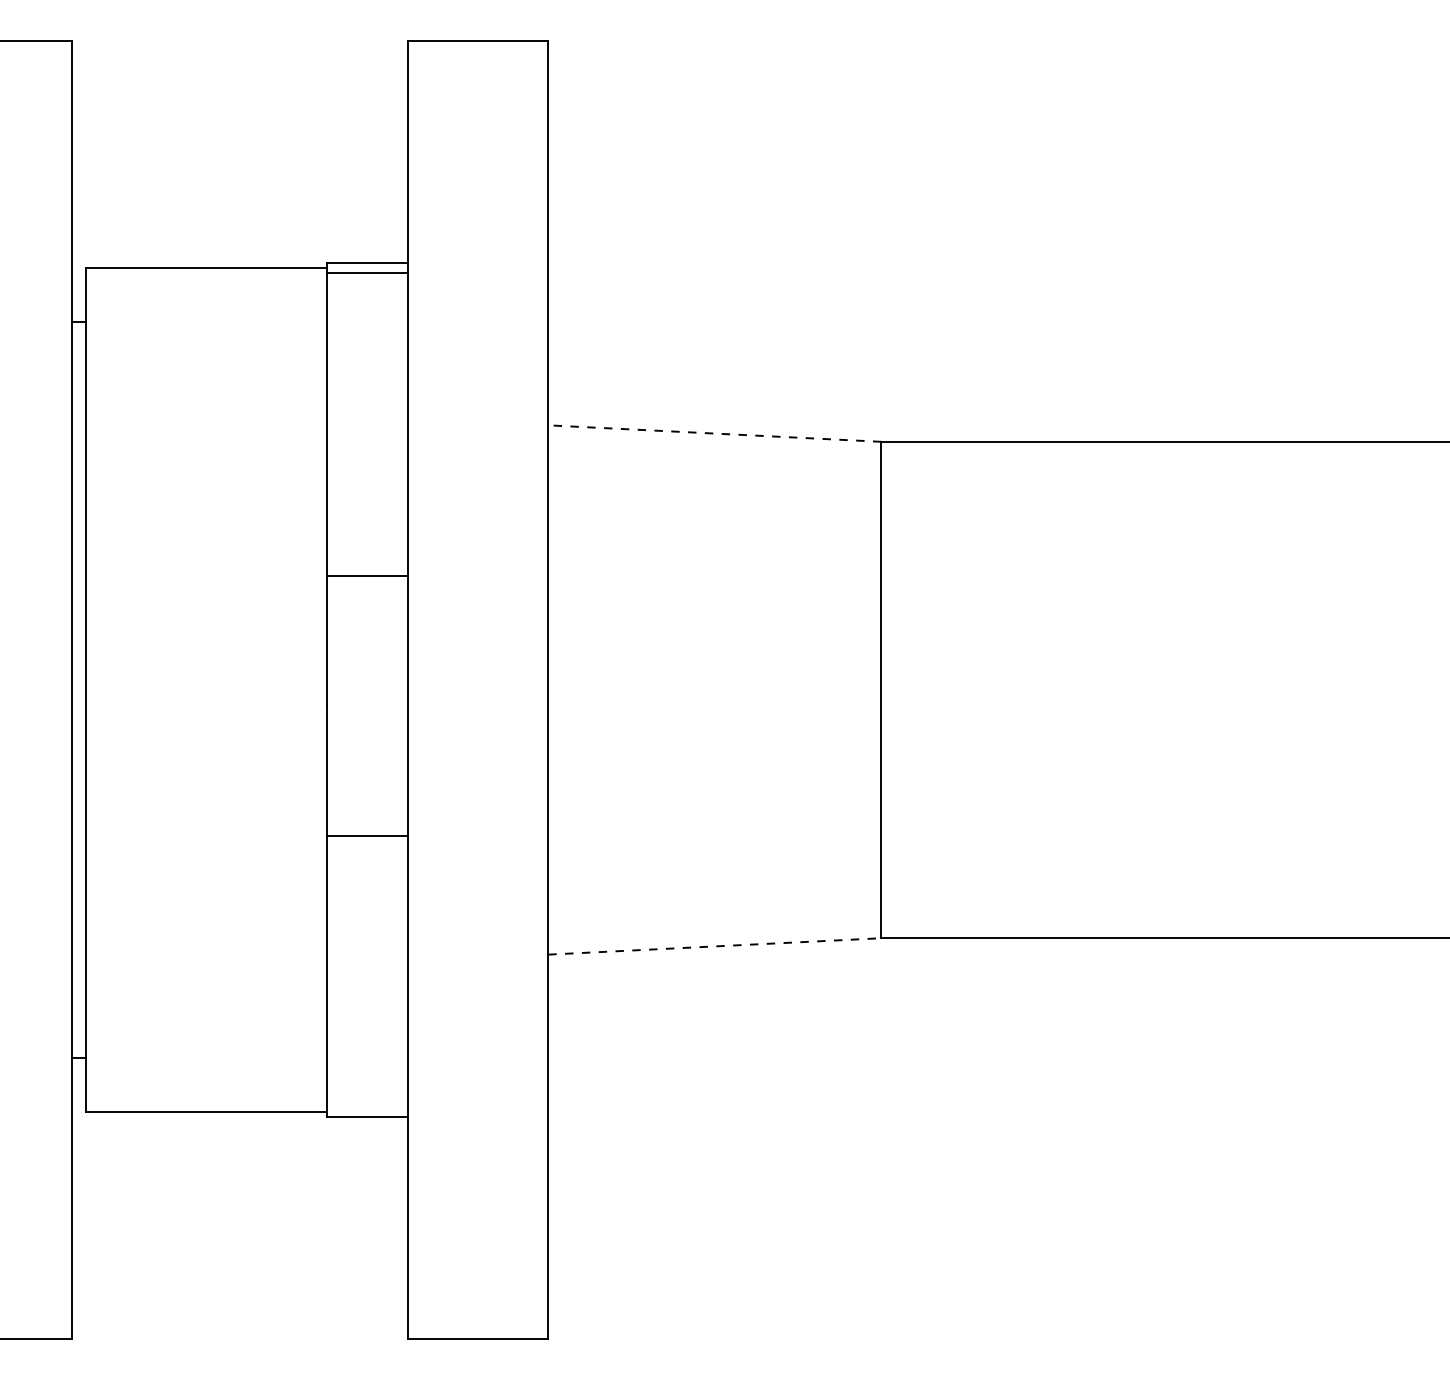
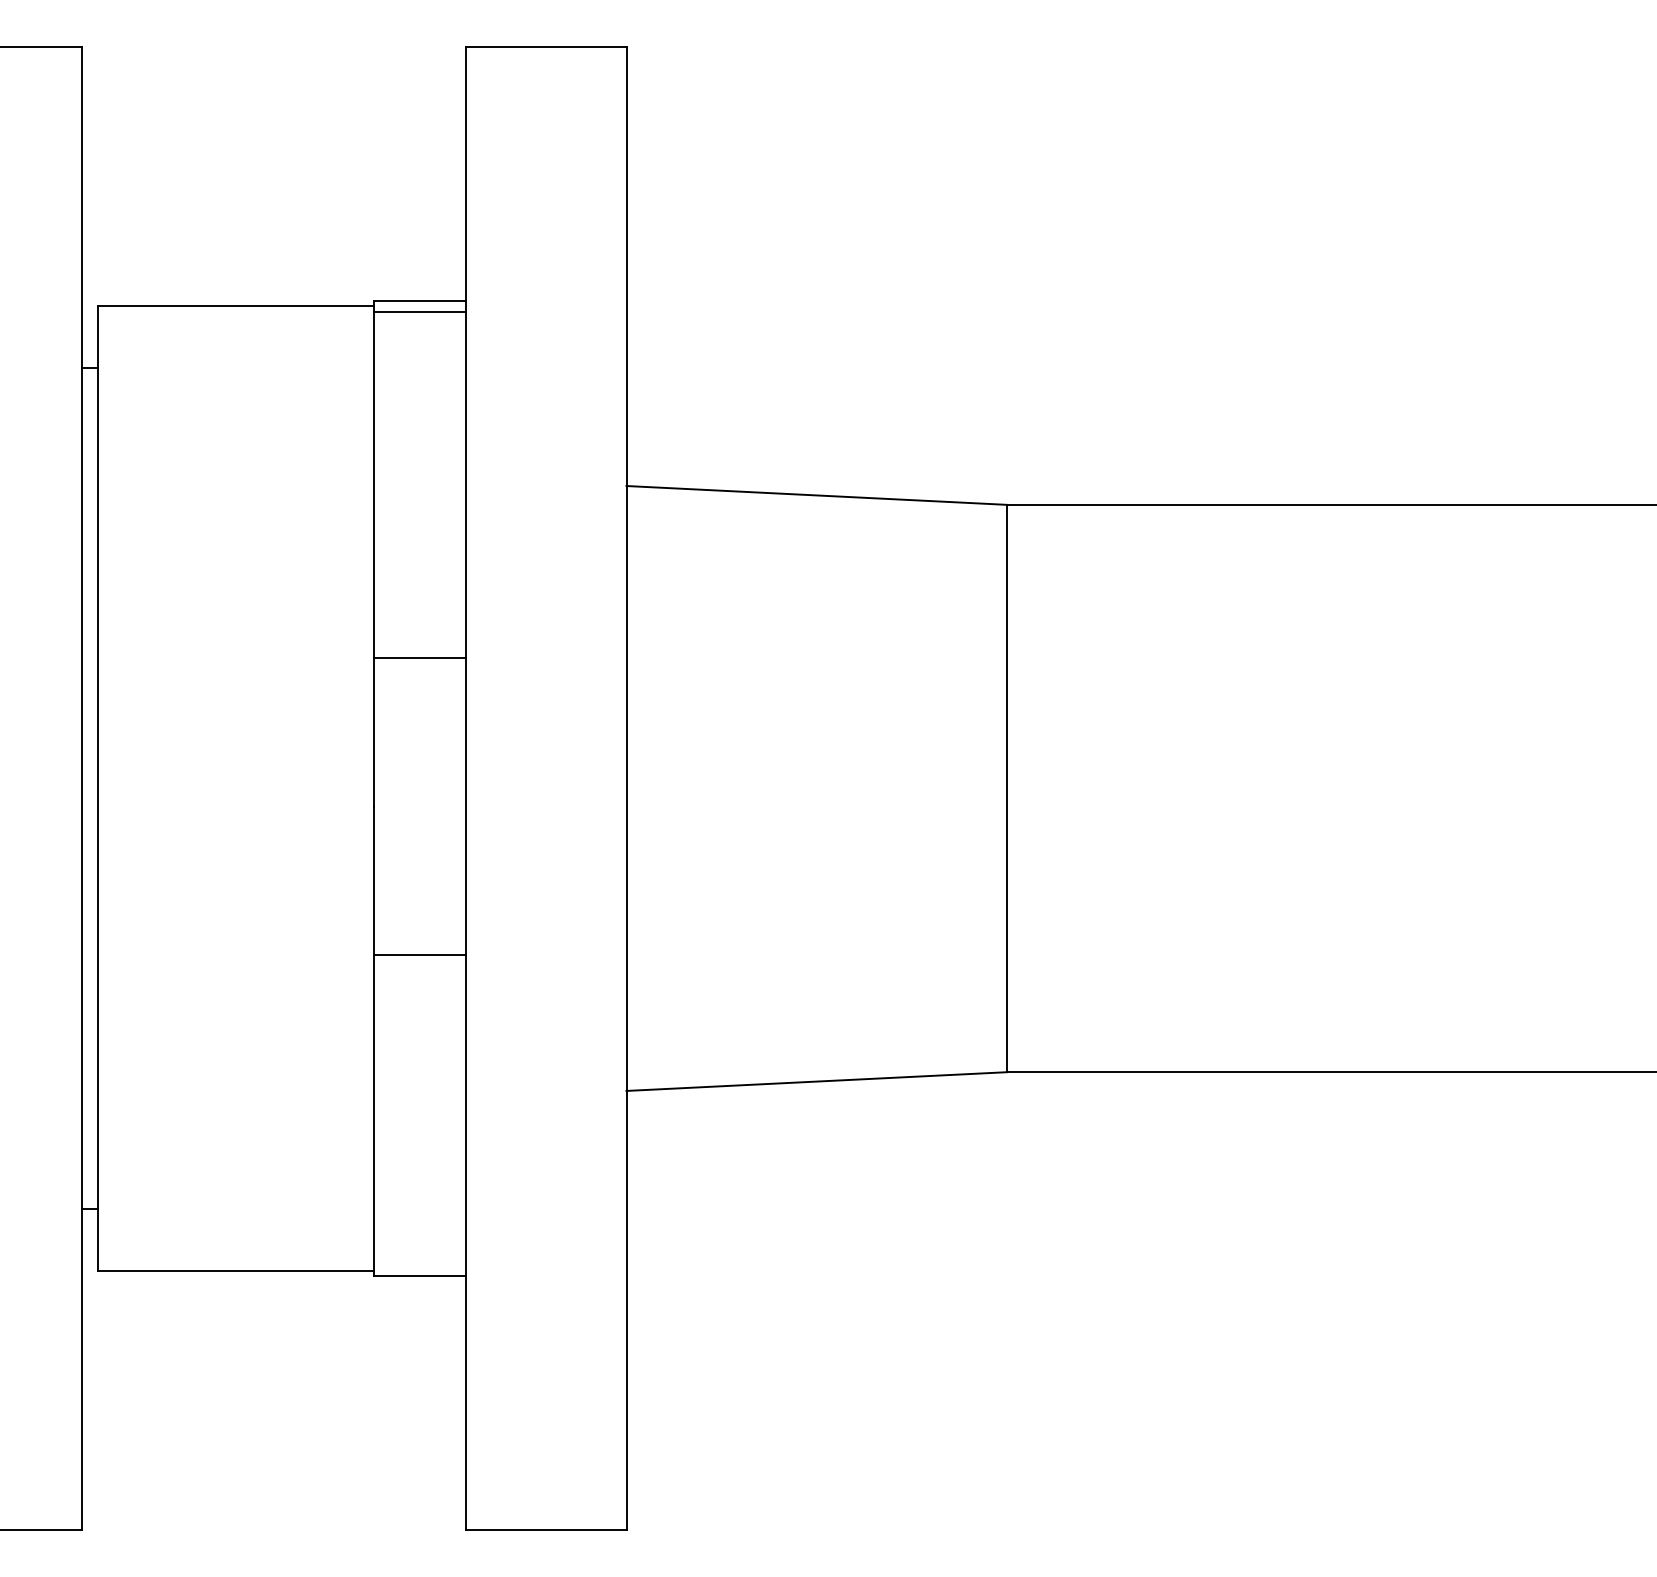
line: (714, 433) -> (816, 495), dashed -> solid
line: (714, 946) -> (816, 1081), dashed -> solid

